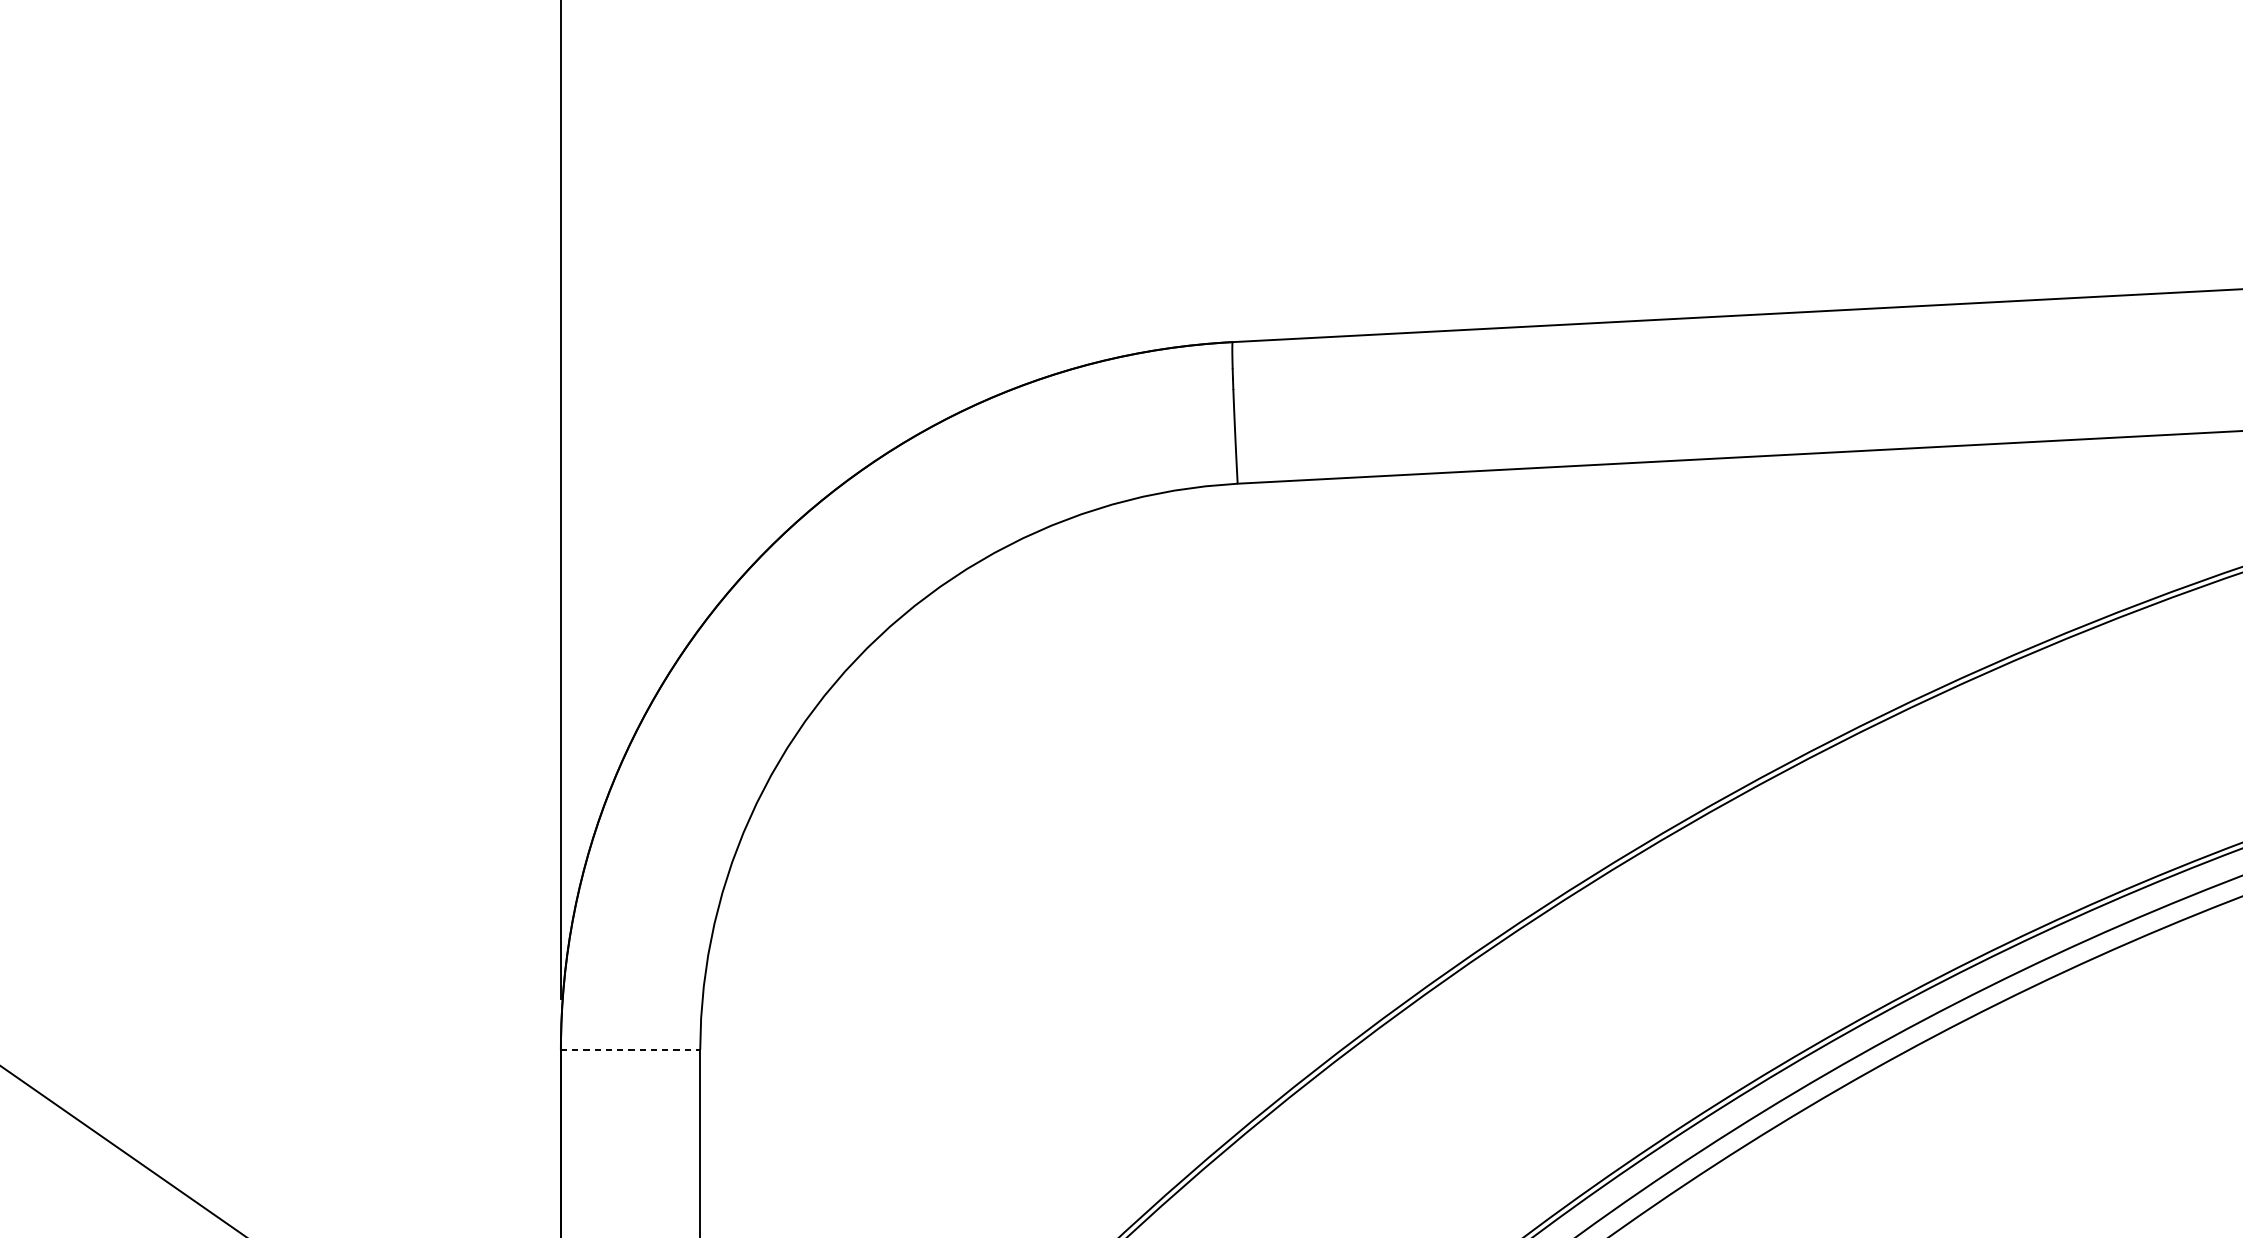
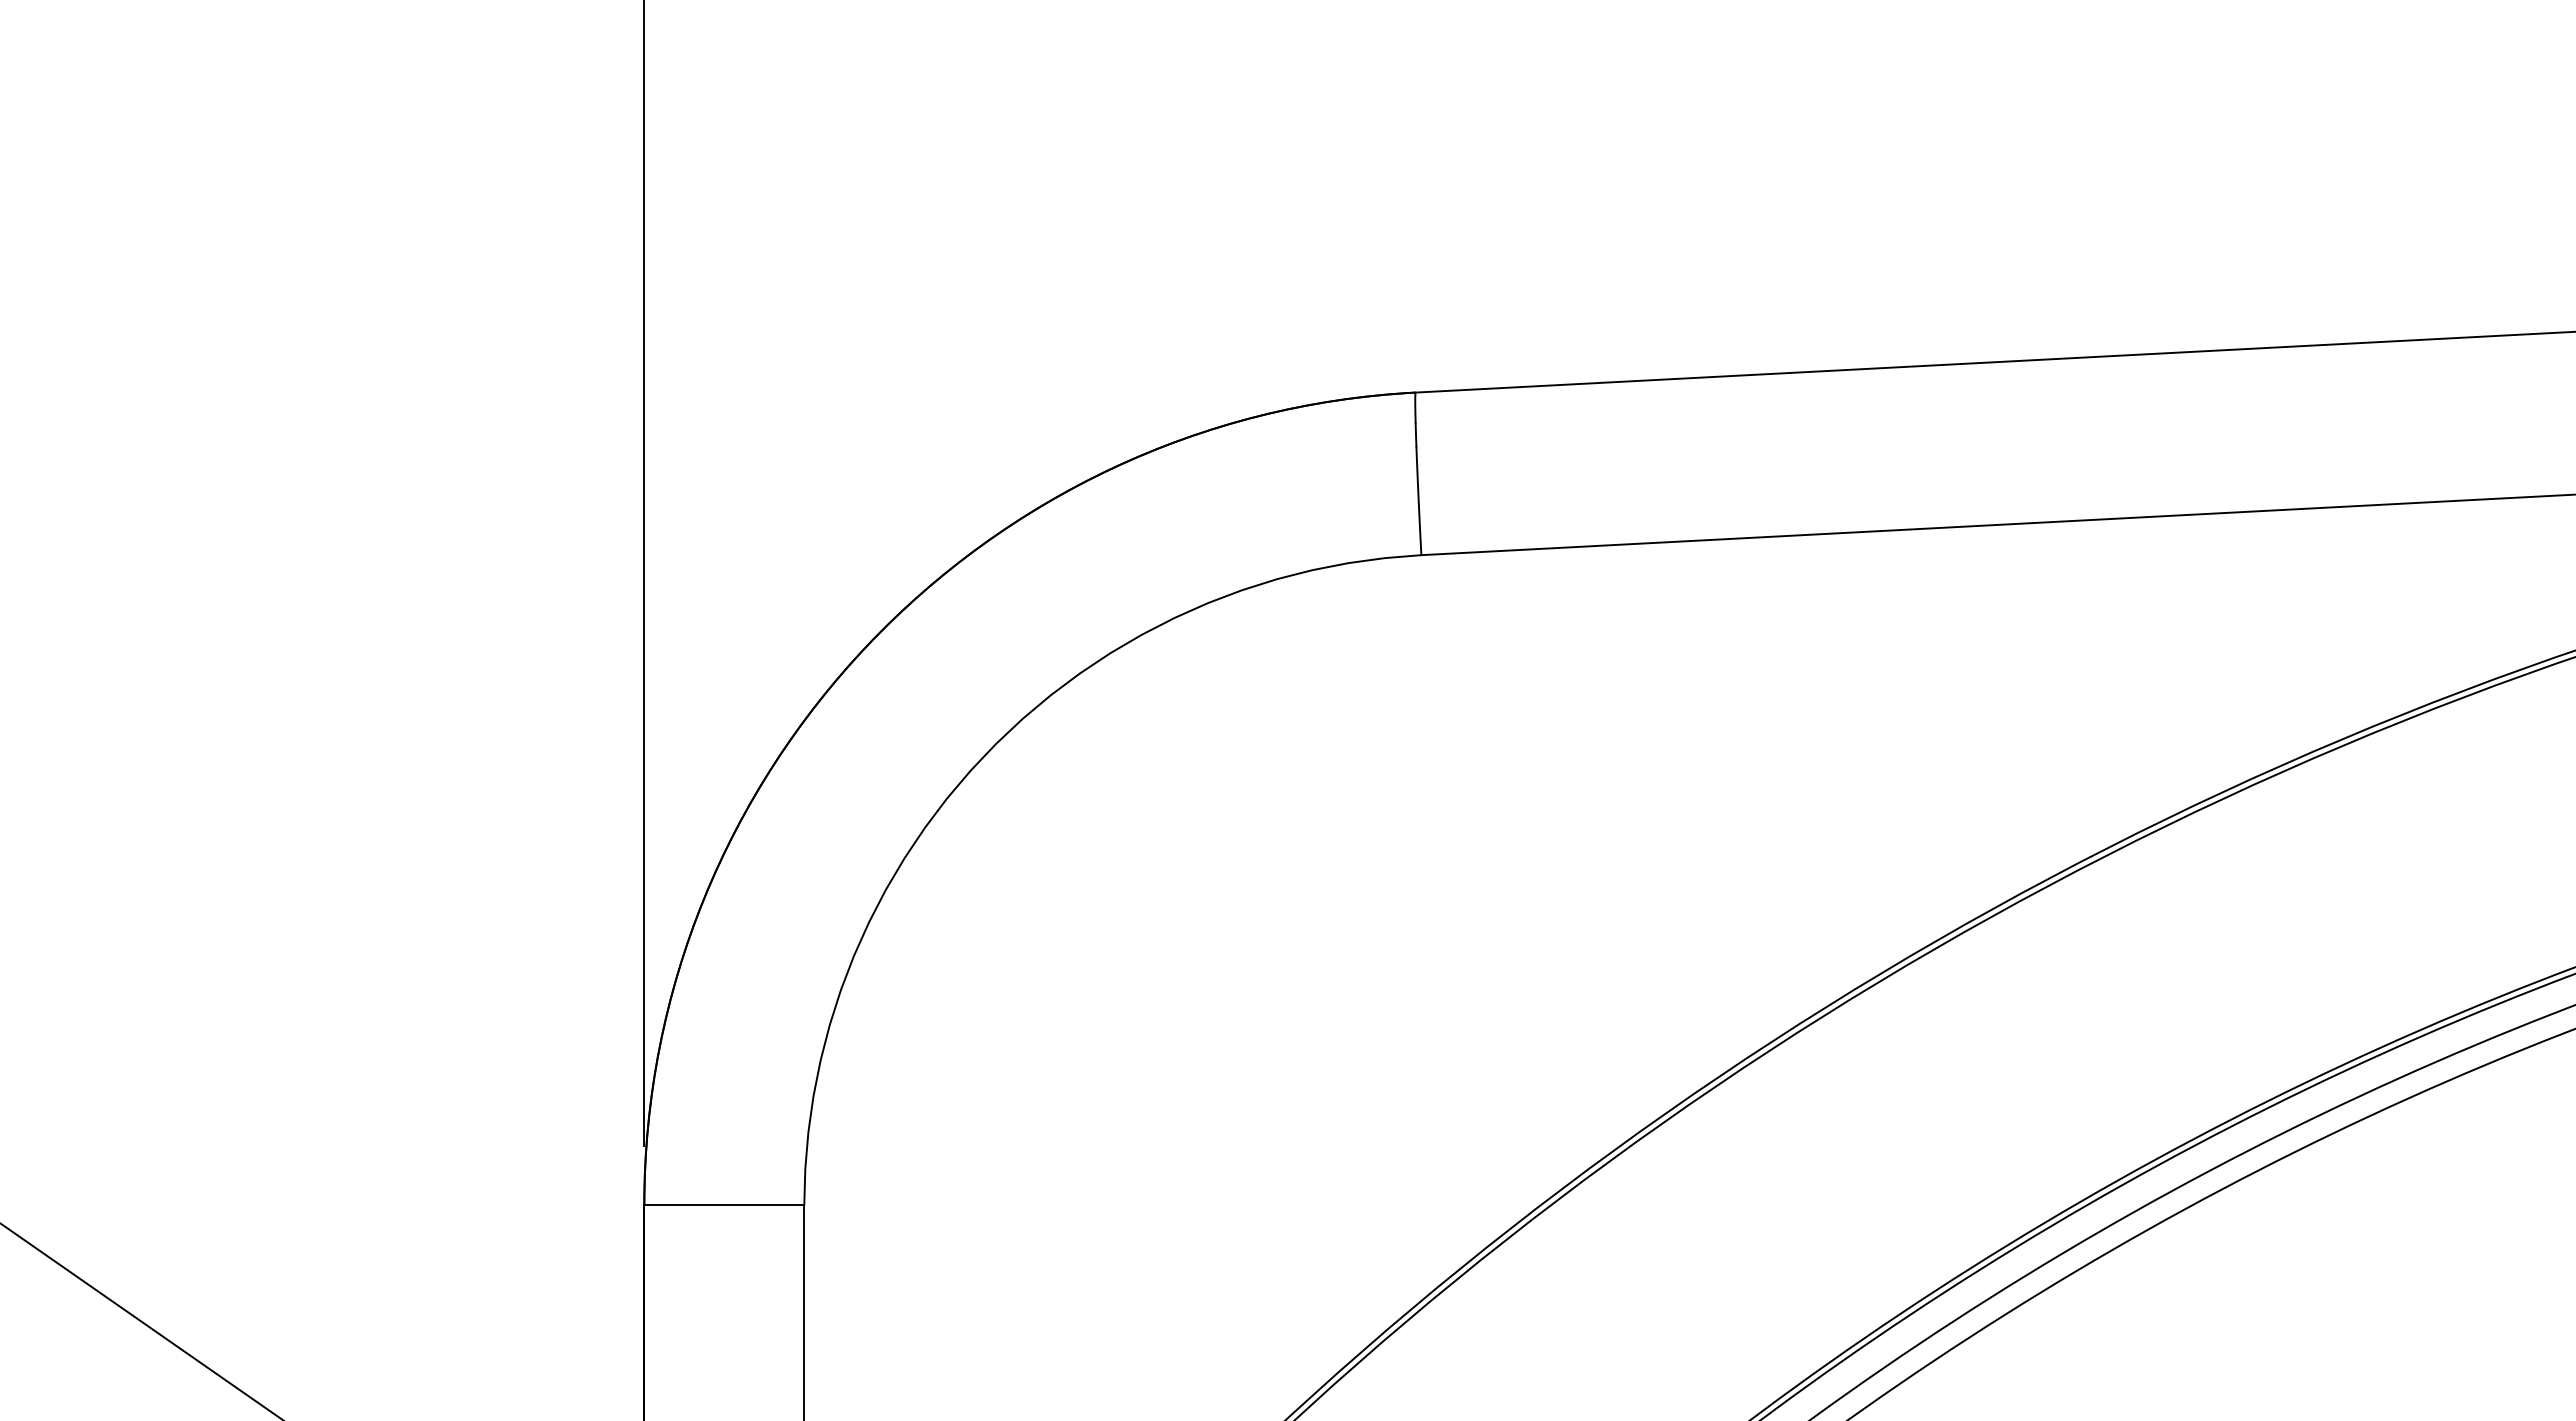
line: (630, 1050) -> (724, 1205), dashed -> solid

